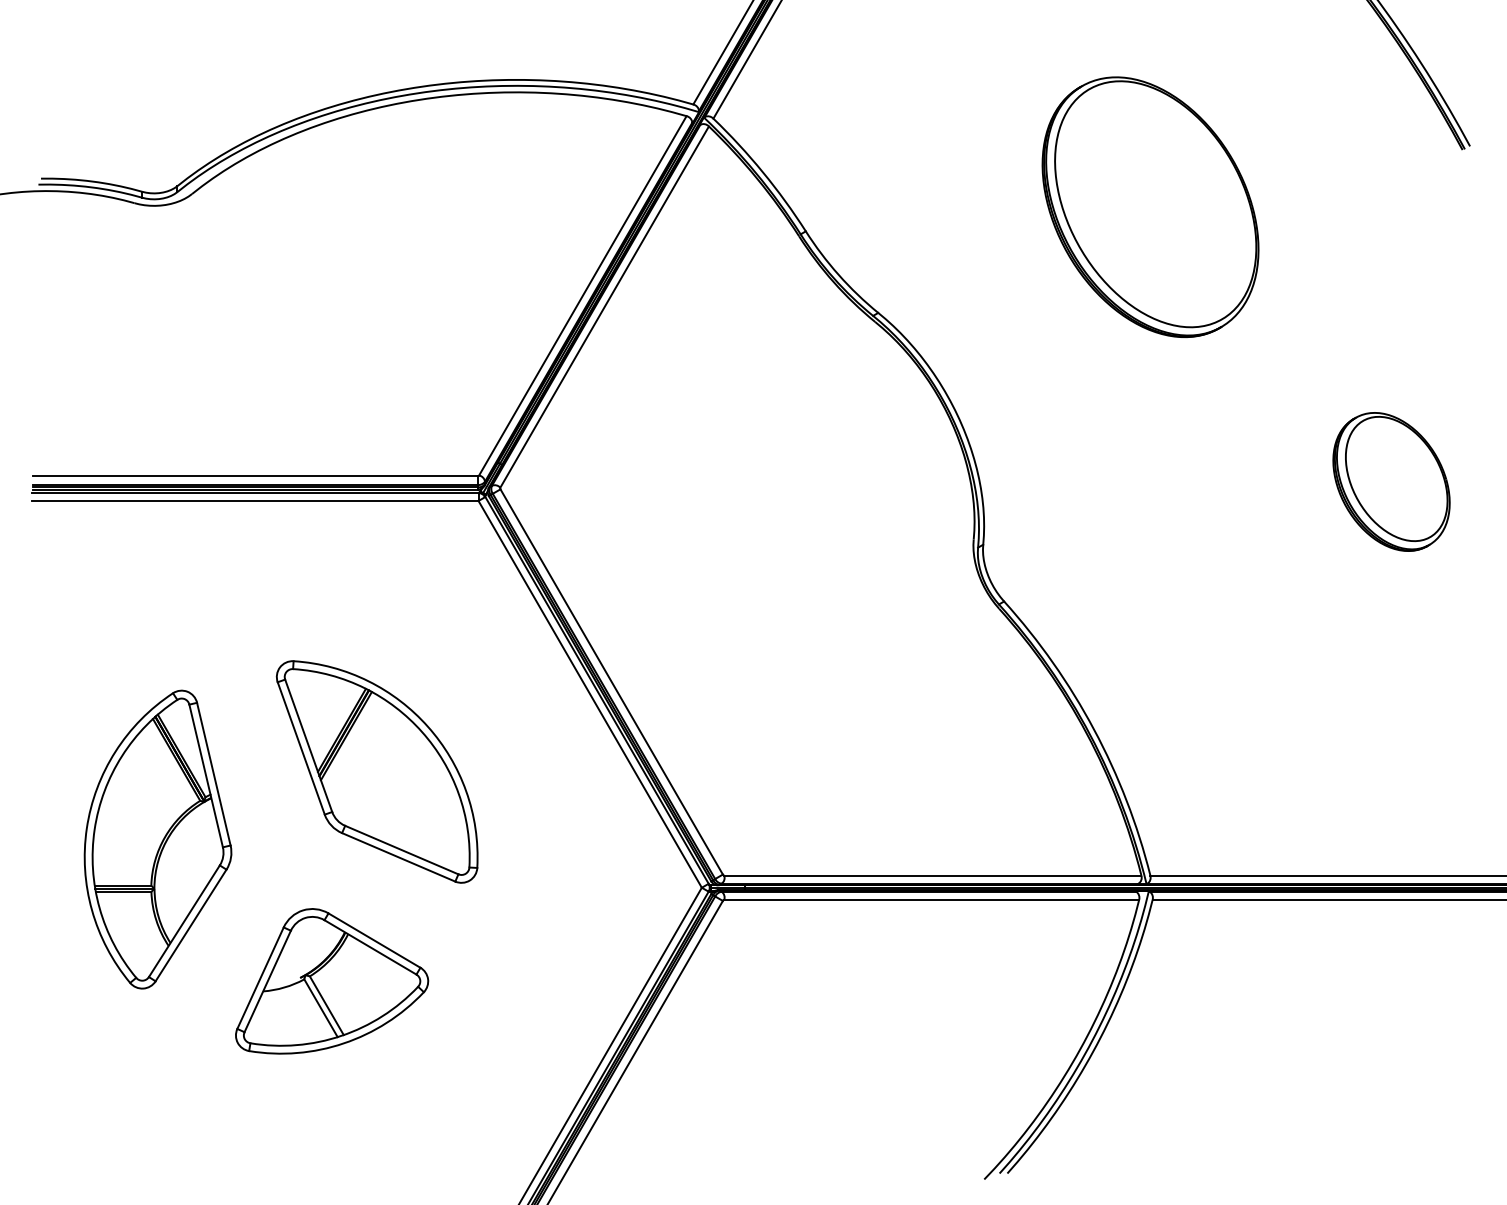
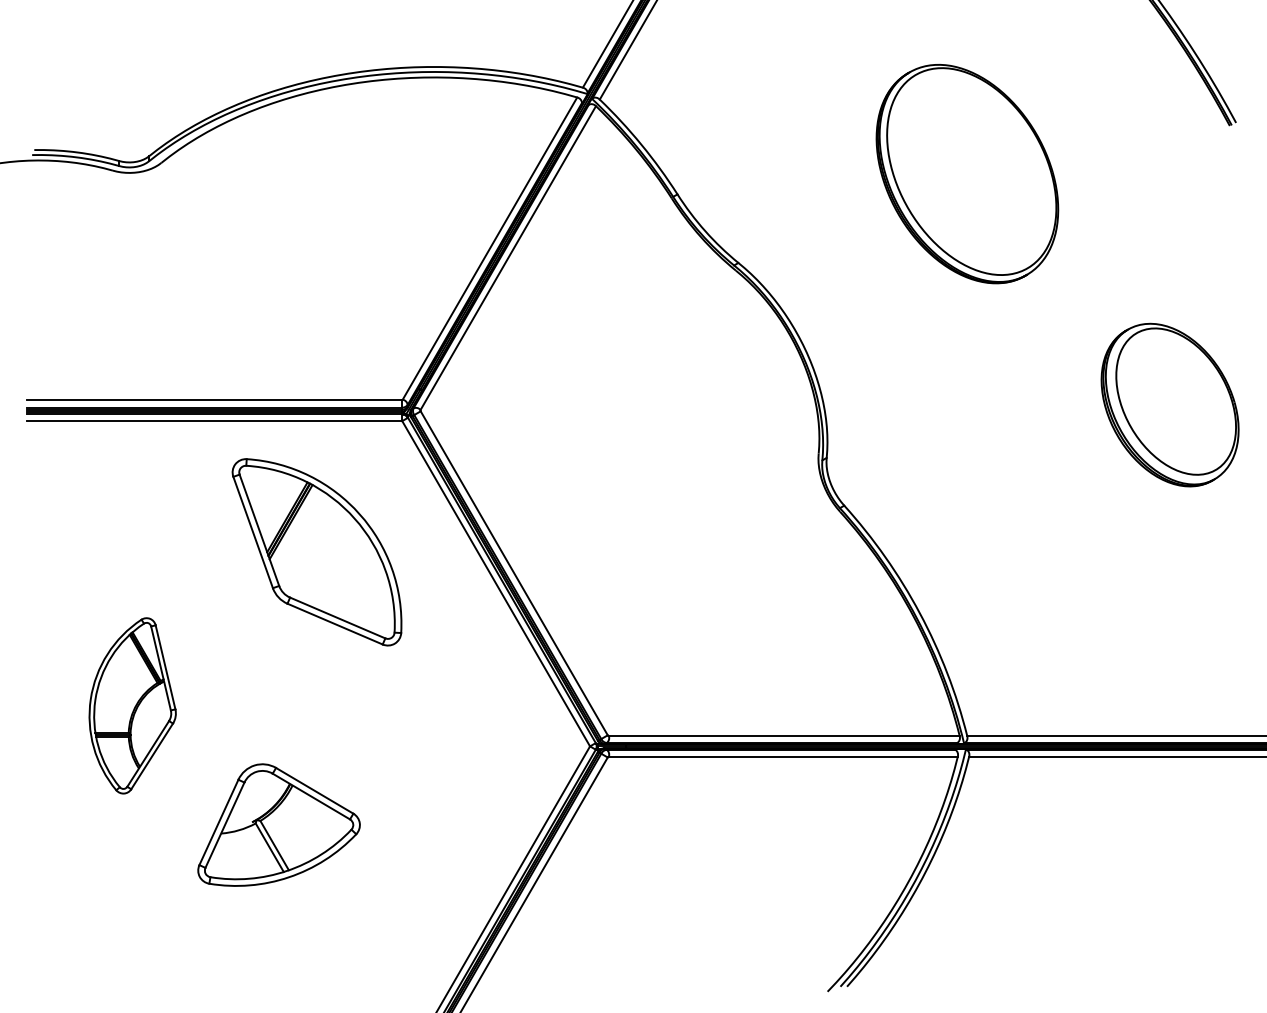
part: (1391, 481) -> (1170, 404), size x1.4
part: (376, 771) -> (316, 551), moved
part: (157, 839) -> (132, 705), size x0.7

